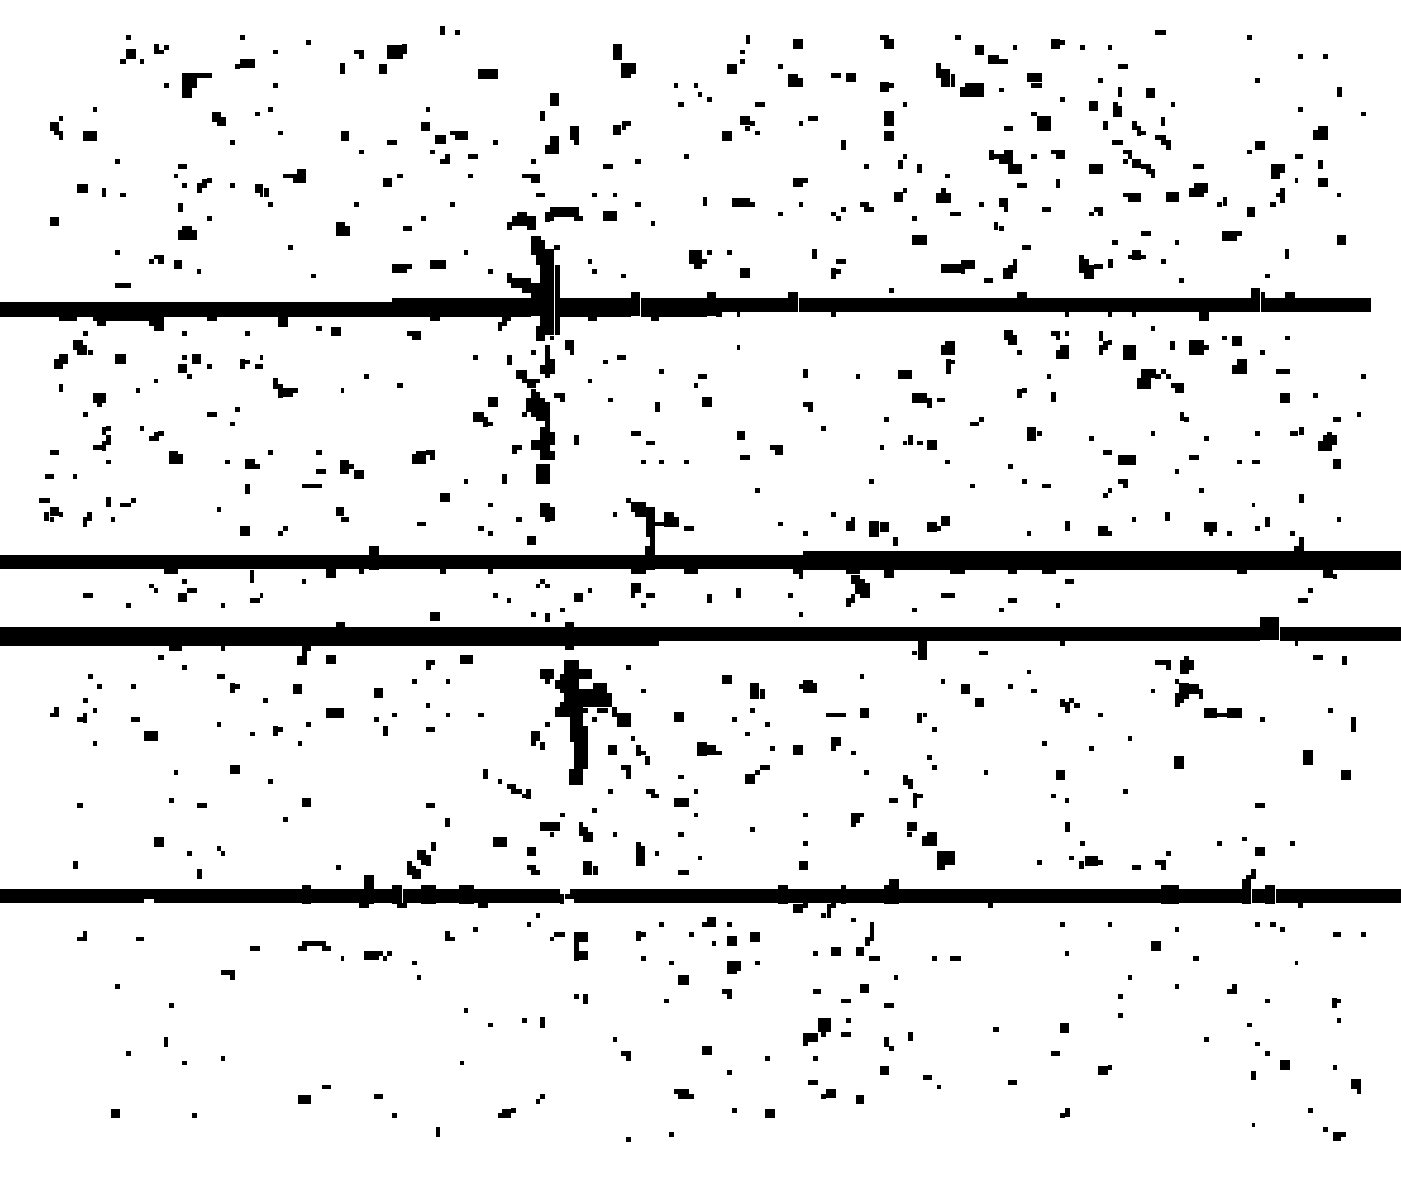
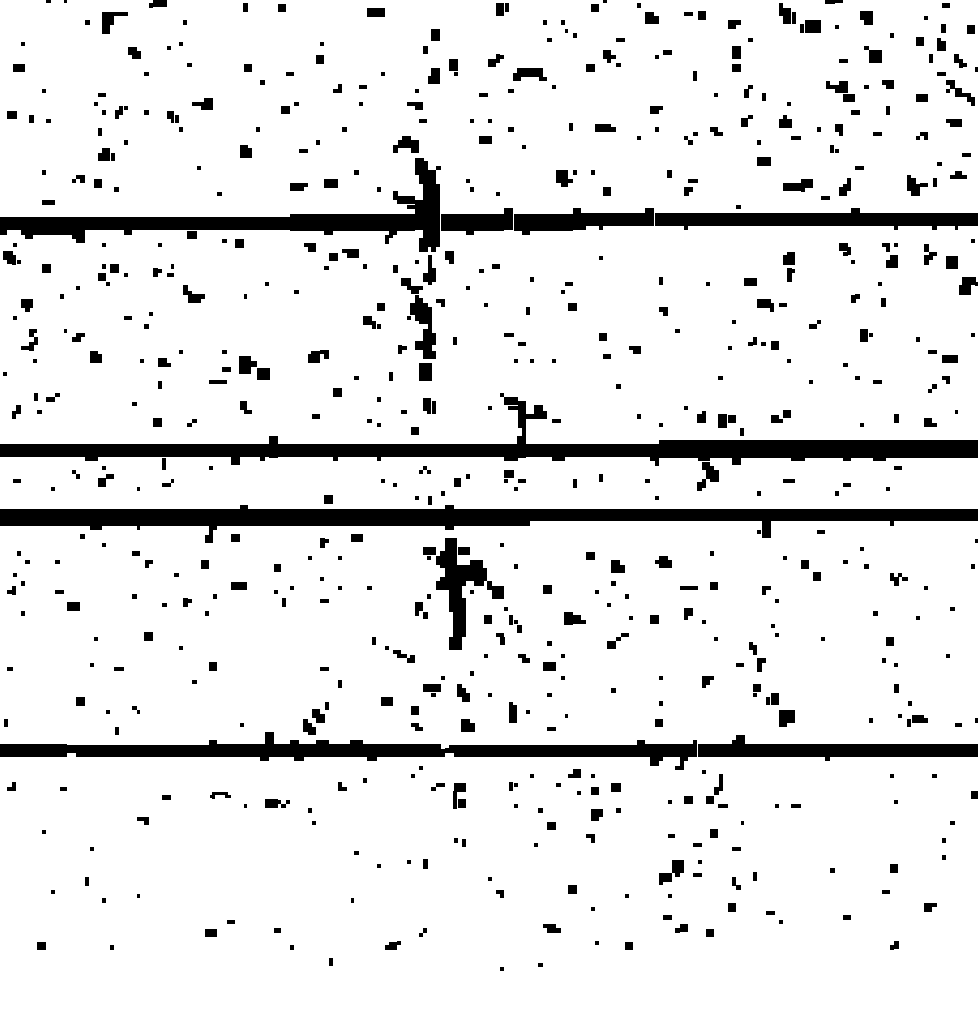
part: (448, 142) -> (340, 259), moved
part: (563, 214) -> (529, 74), moved
part: (351, 469) -> (253, 367), size x1.4
part: (314, 945) -> (220, 794), size x0.7

